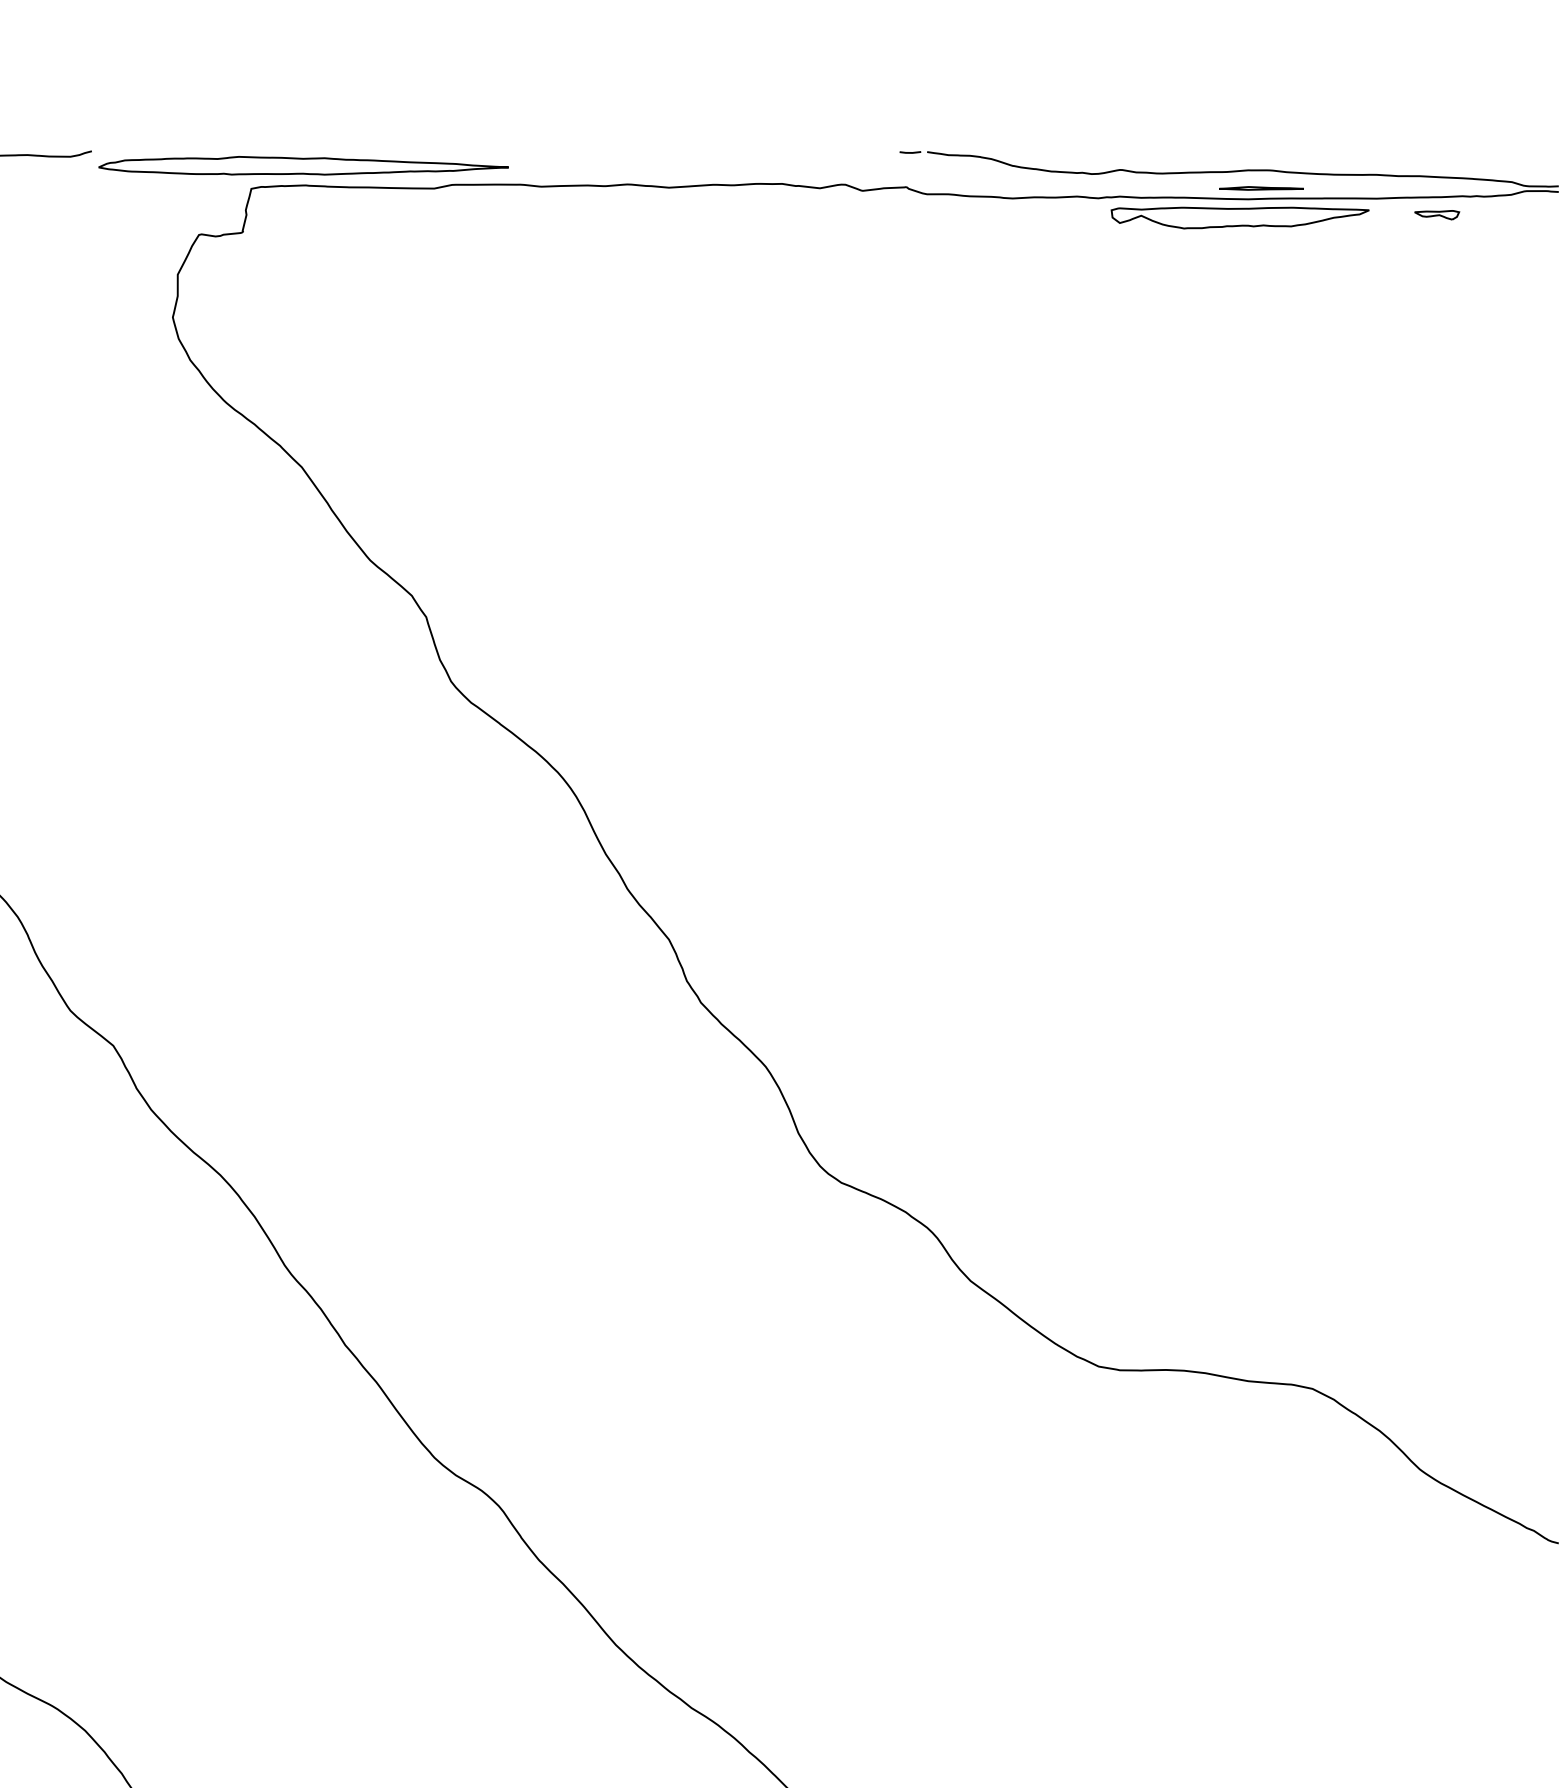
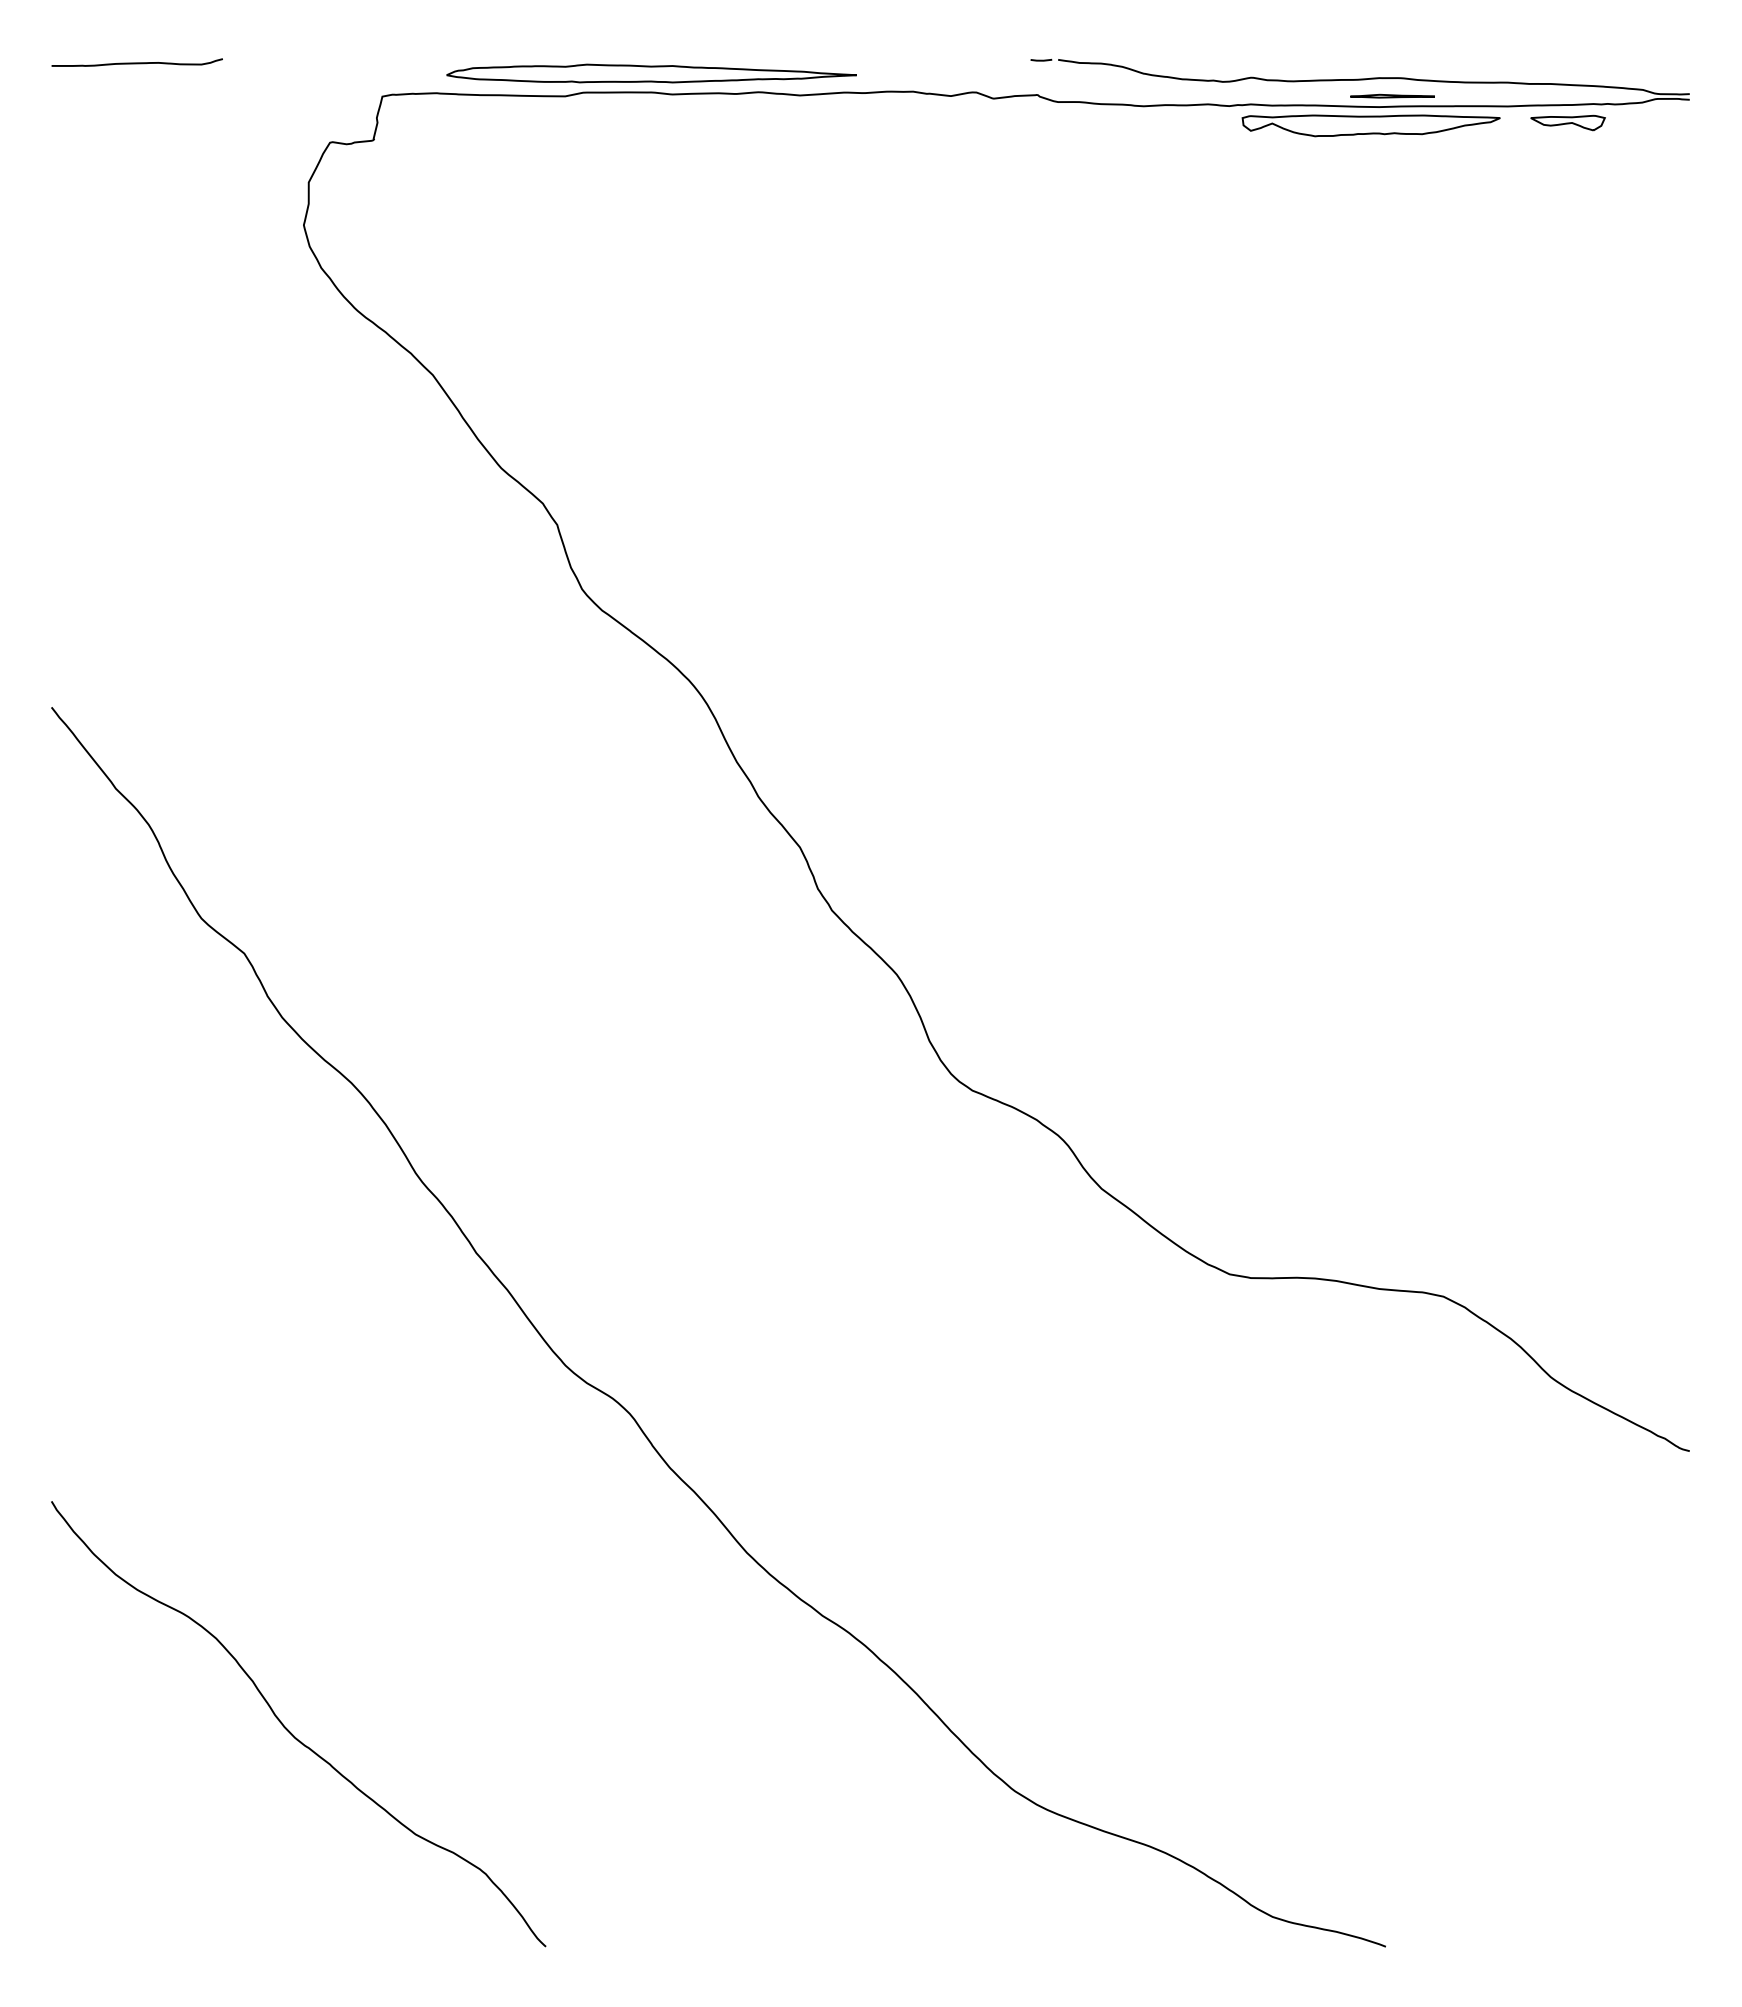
part: (303, 165) -> (651, 73), moved
part: (1436, 214) -> (1567, 122), size x1.67

